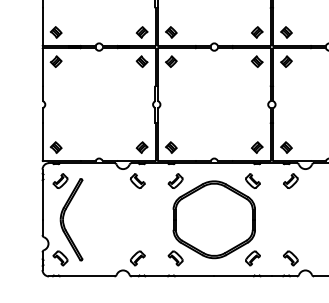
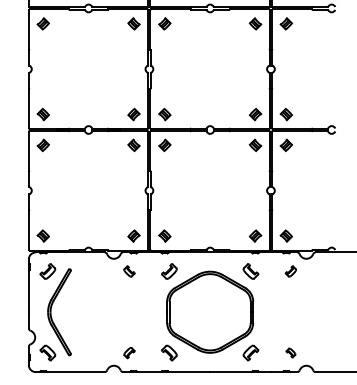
part: (137, 181) -> (129, 271), size x0.7
part: (290, 181) -> (290, 271), size x0.7
part: (137, 257) -> (129, 352), size x0.7
part: (290, 257) -> (290, 352), size x0.6

